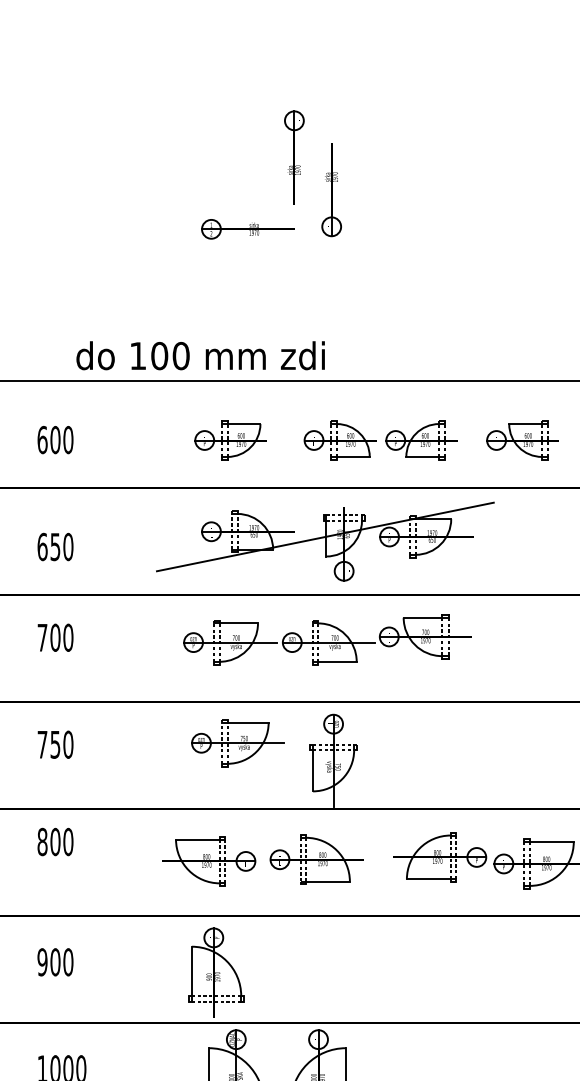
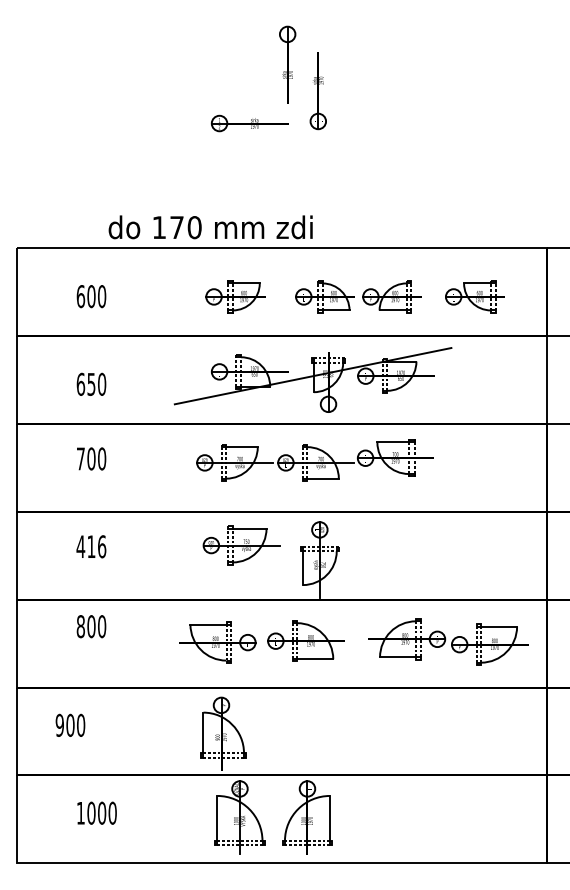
text: (159, 355) -> (176, 227), 100 -> 170
text: (55, 744) -> (91, 546), 750 -> 416
text: (55, 961) -> (70, 724), moved

